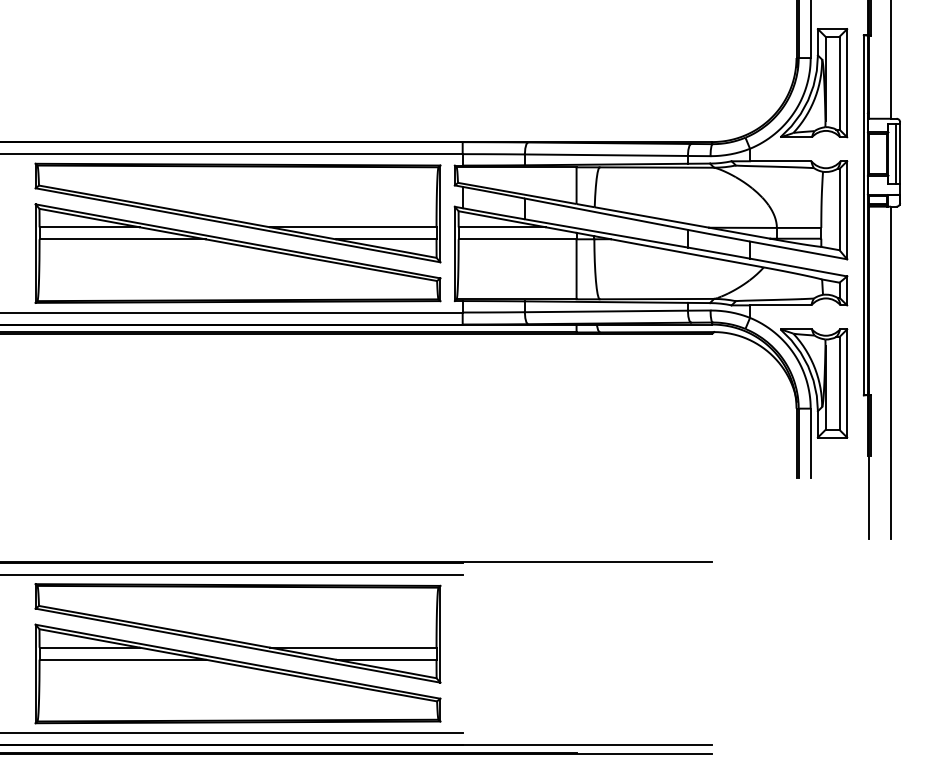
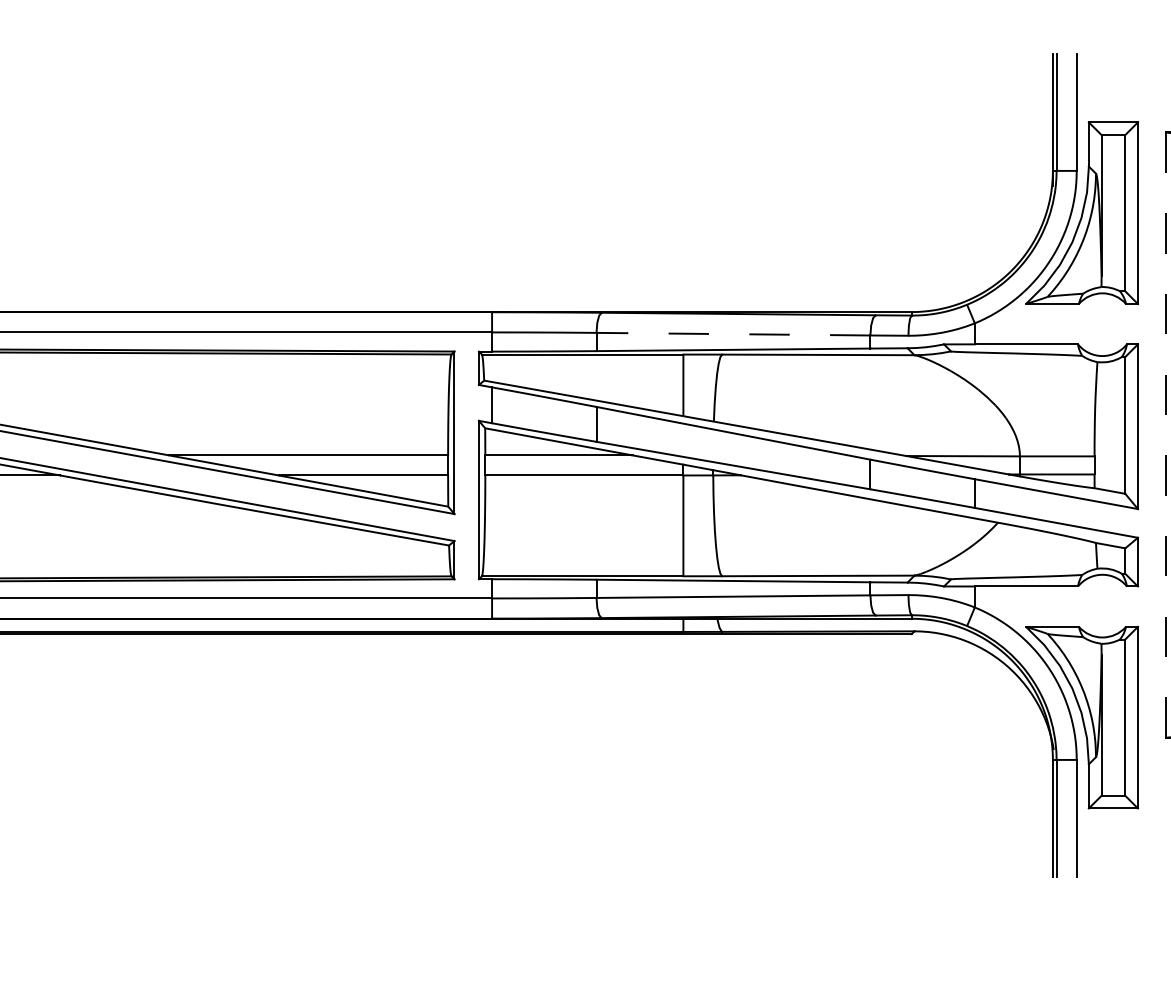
line: (606, 155) -> (733, 334), solid -> dashed
line: (863, 214) -> (1165, 433), solid -> dashed

